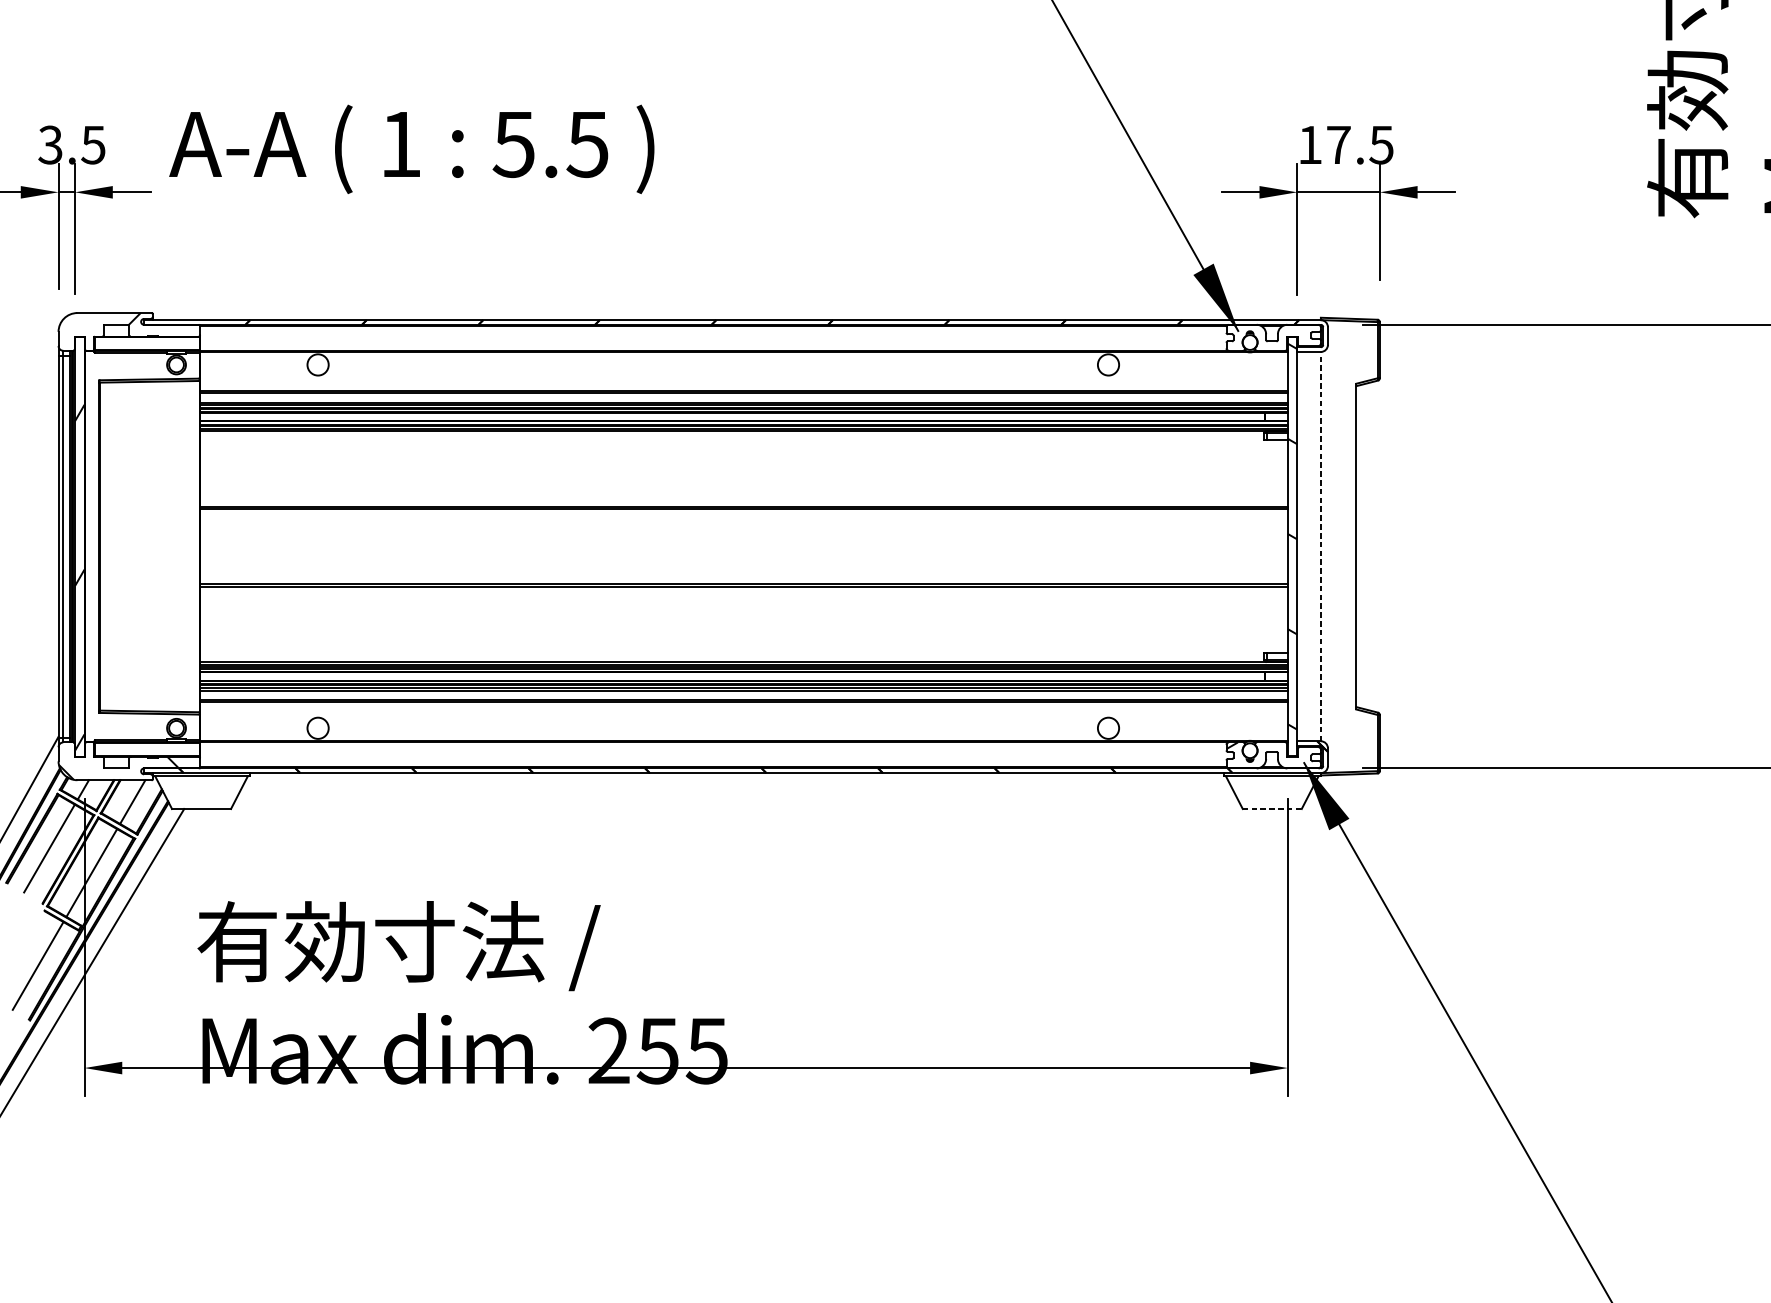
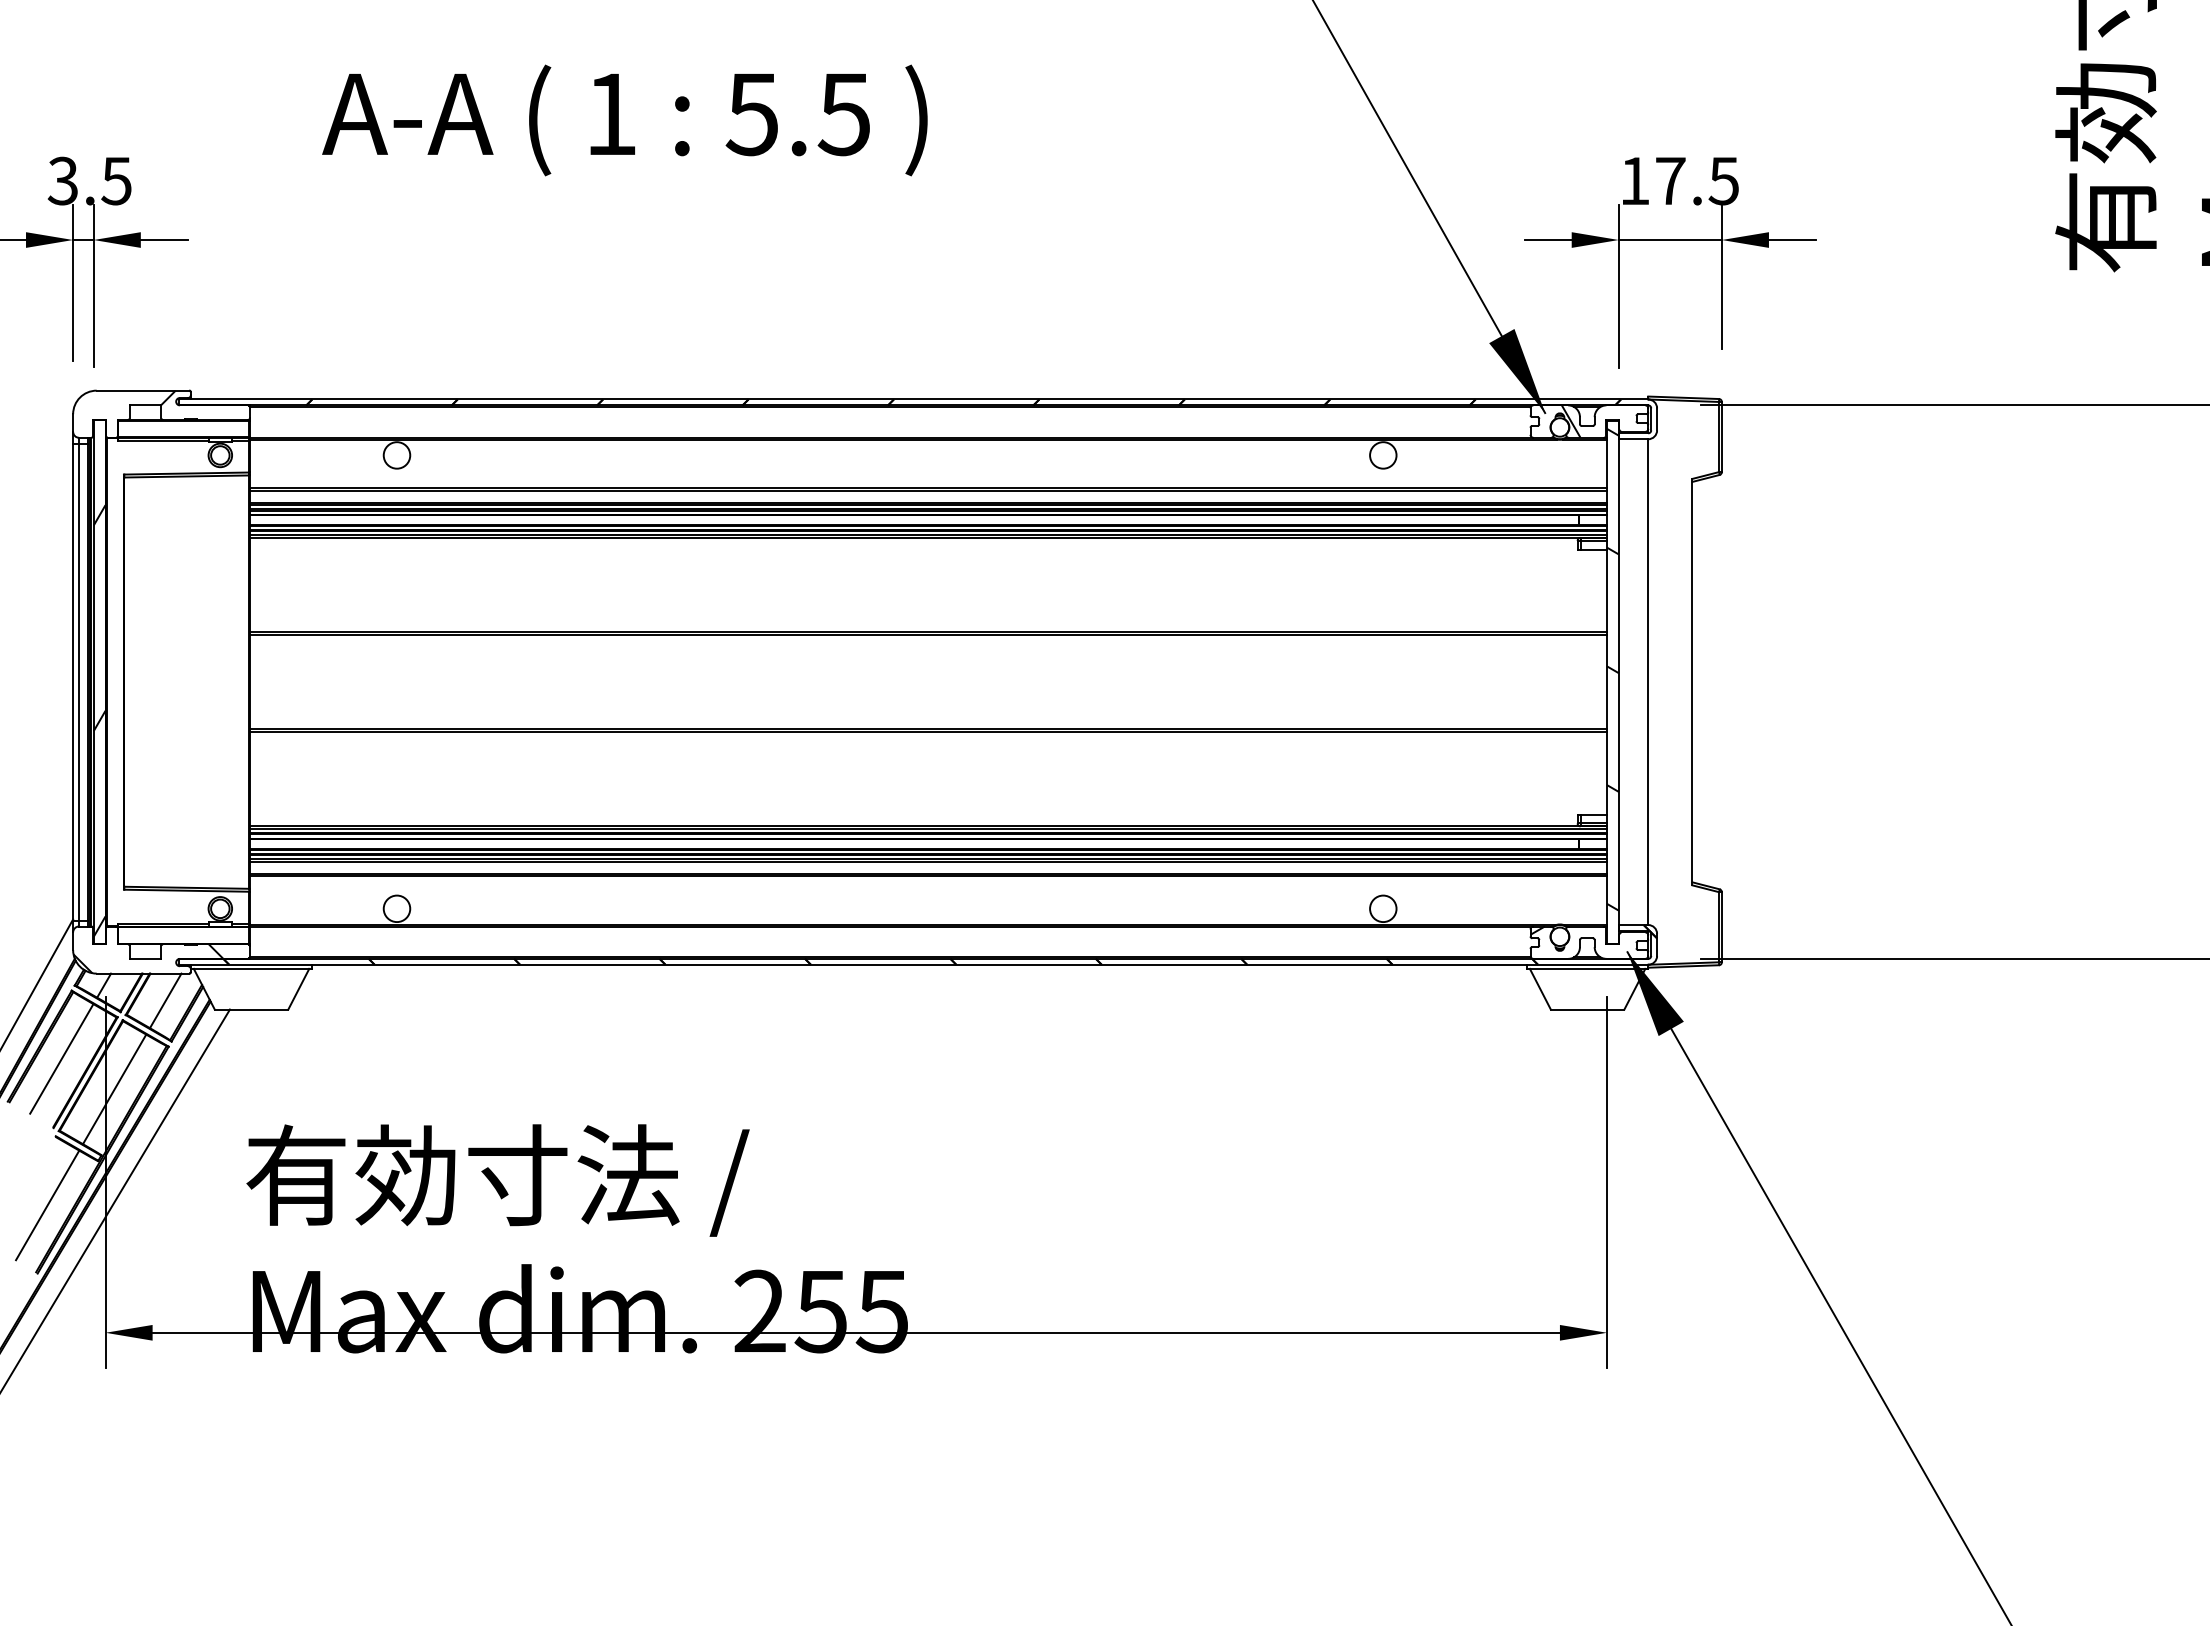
text: (411, 149) -> (624, 120), moved
hatch: (1258, 337) -> (1570, 421), added
line: (1321, 546) -> (1648, 682), dashed -> solid
line: (1272, 808) -> (1587, 1009), dashed -> solid

